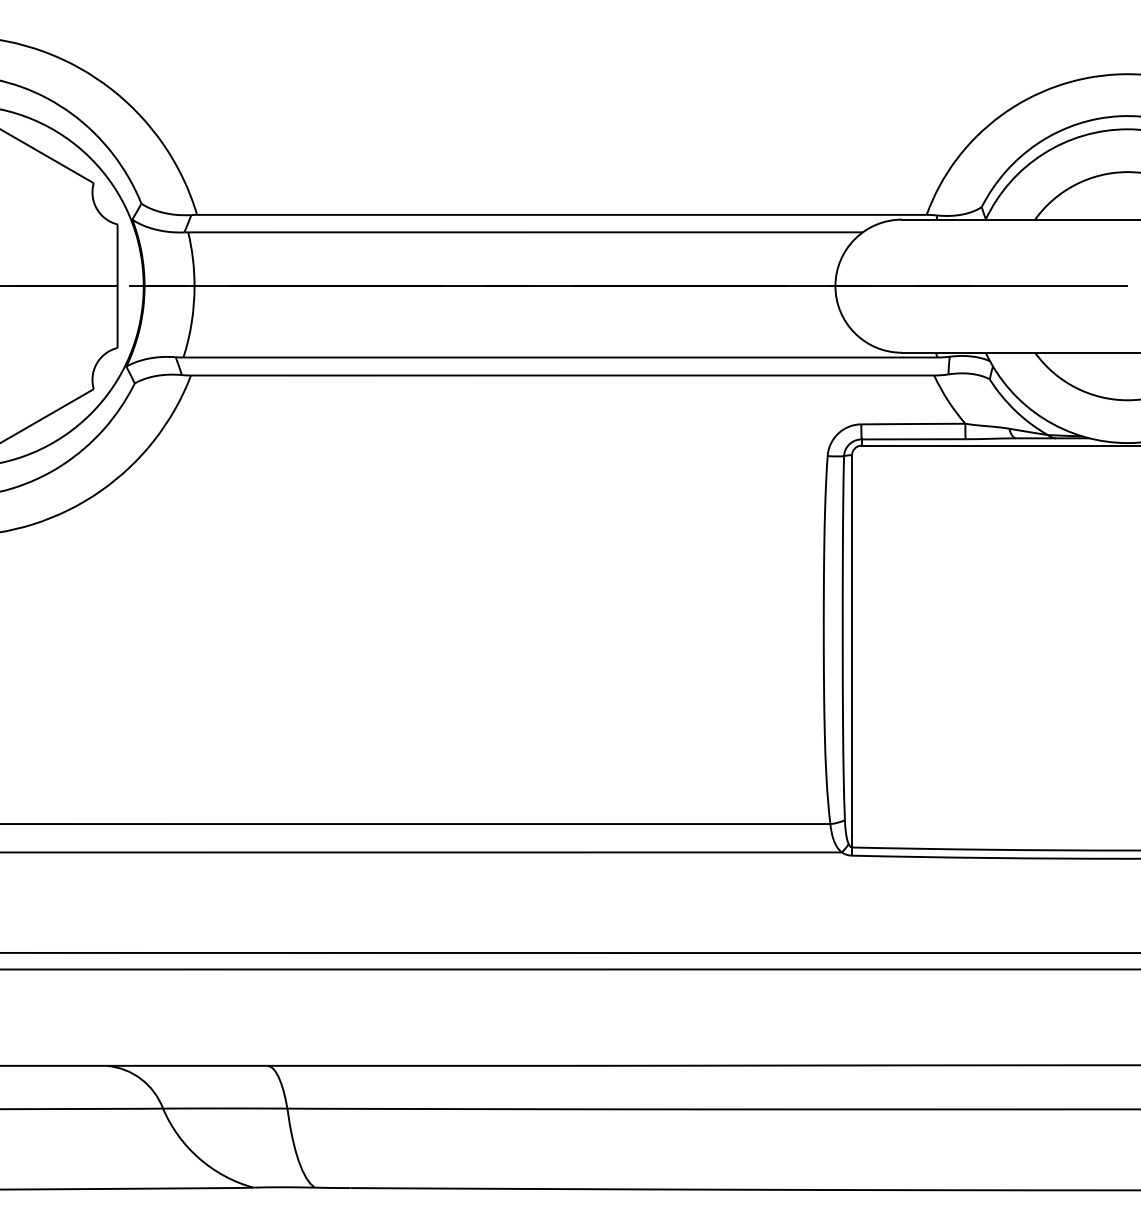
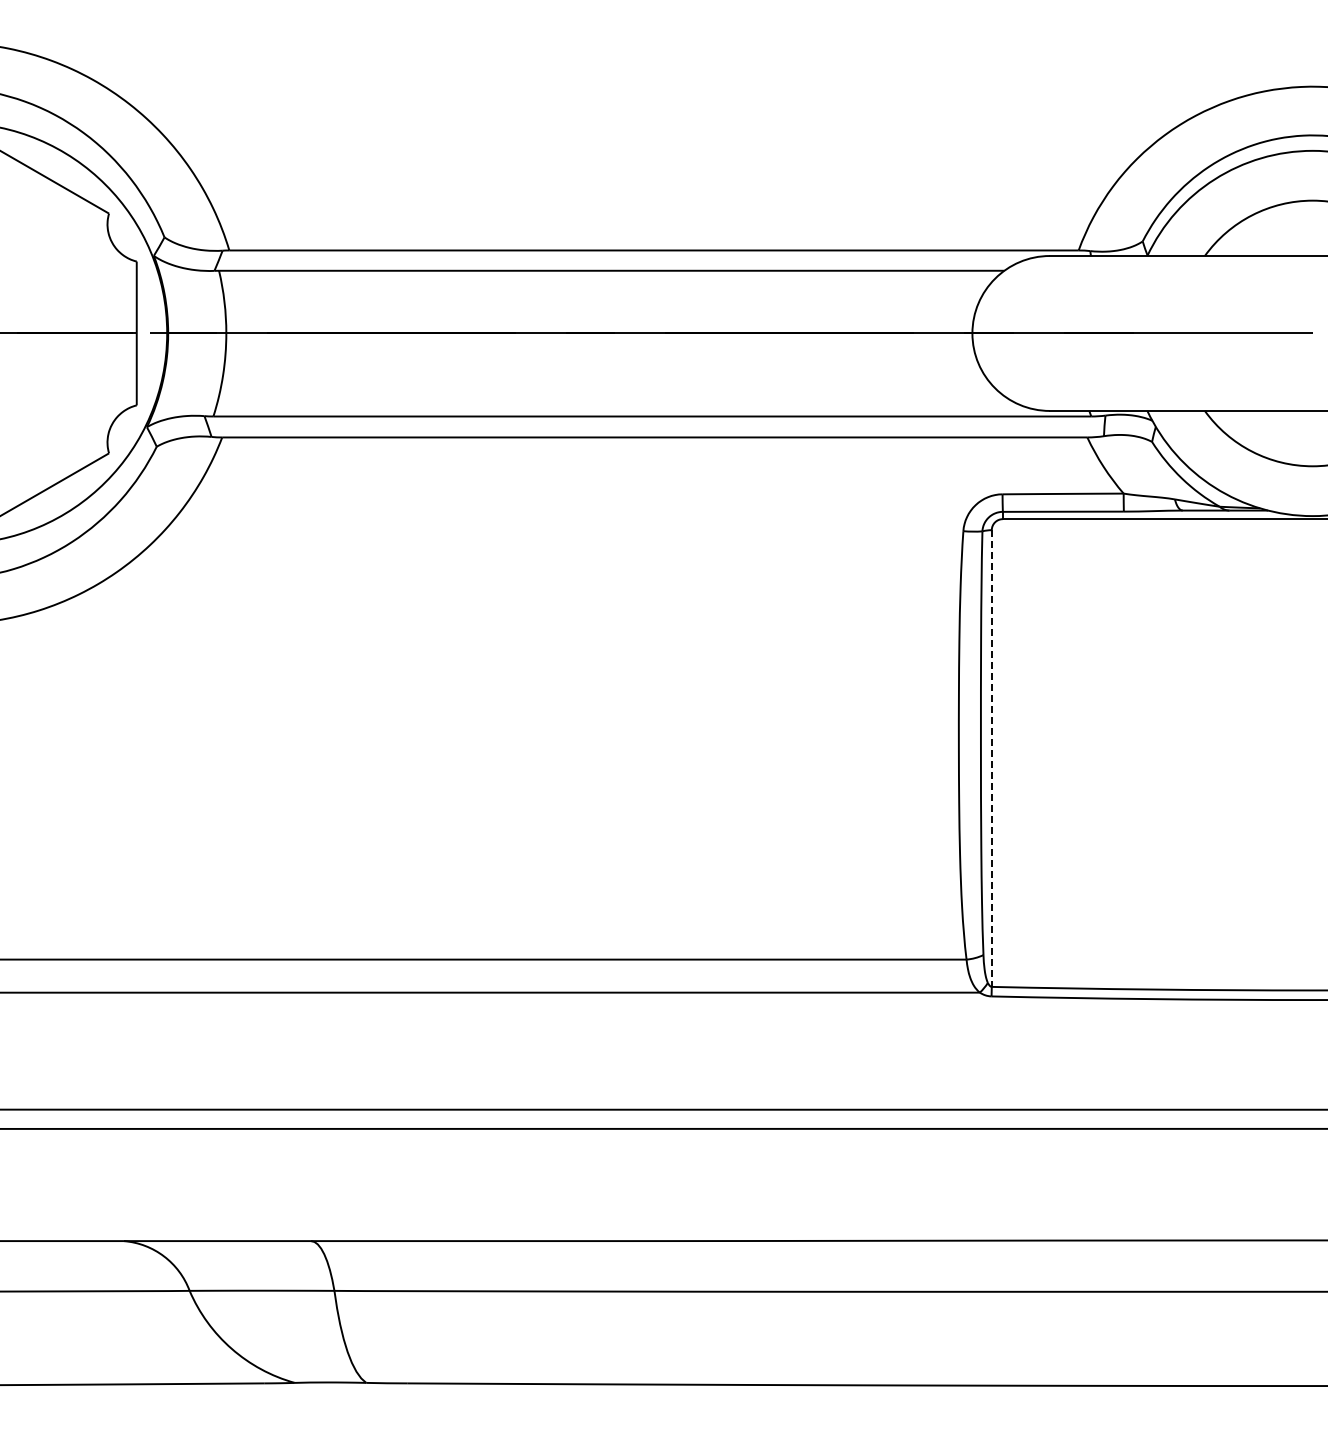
line: (851, 652) -> (991, 759), solid -> dashed

